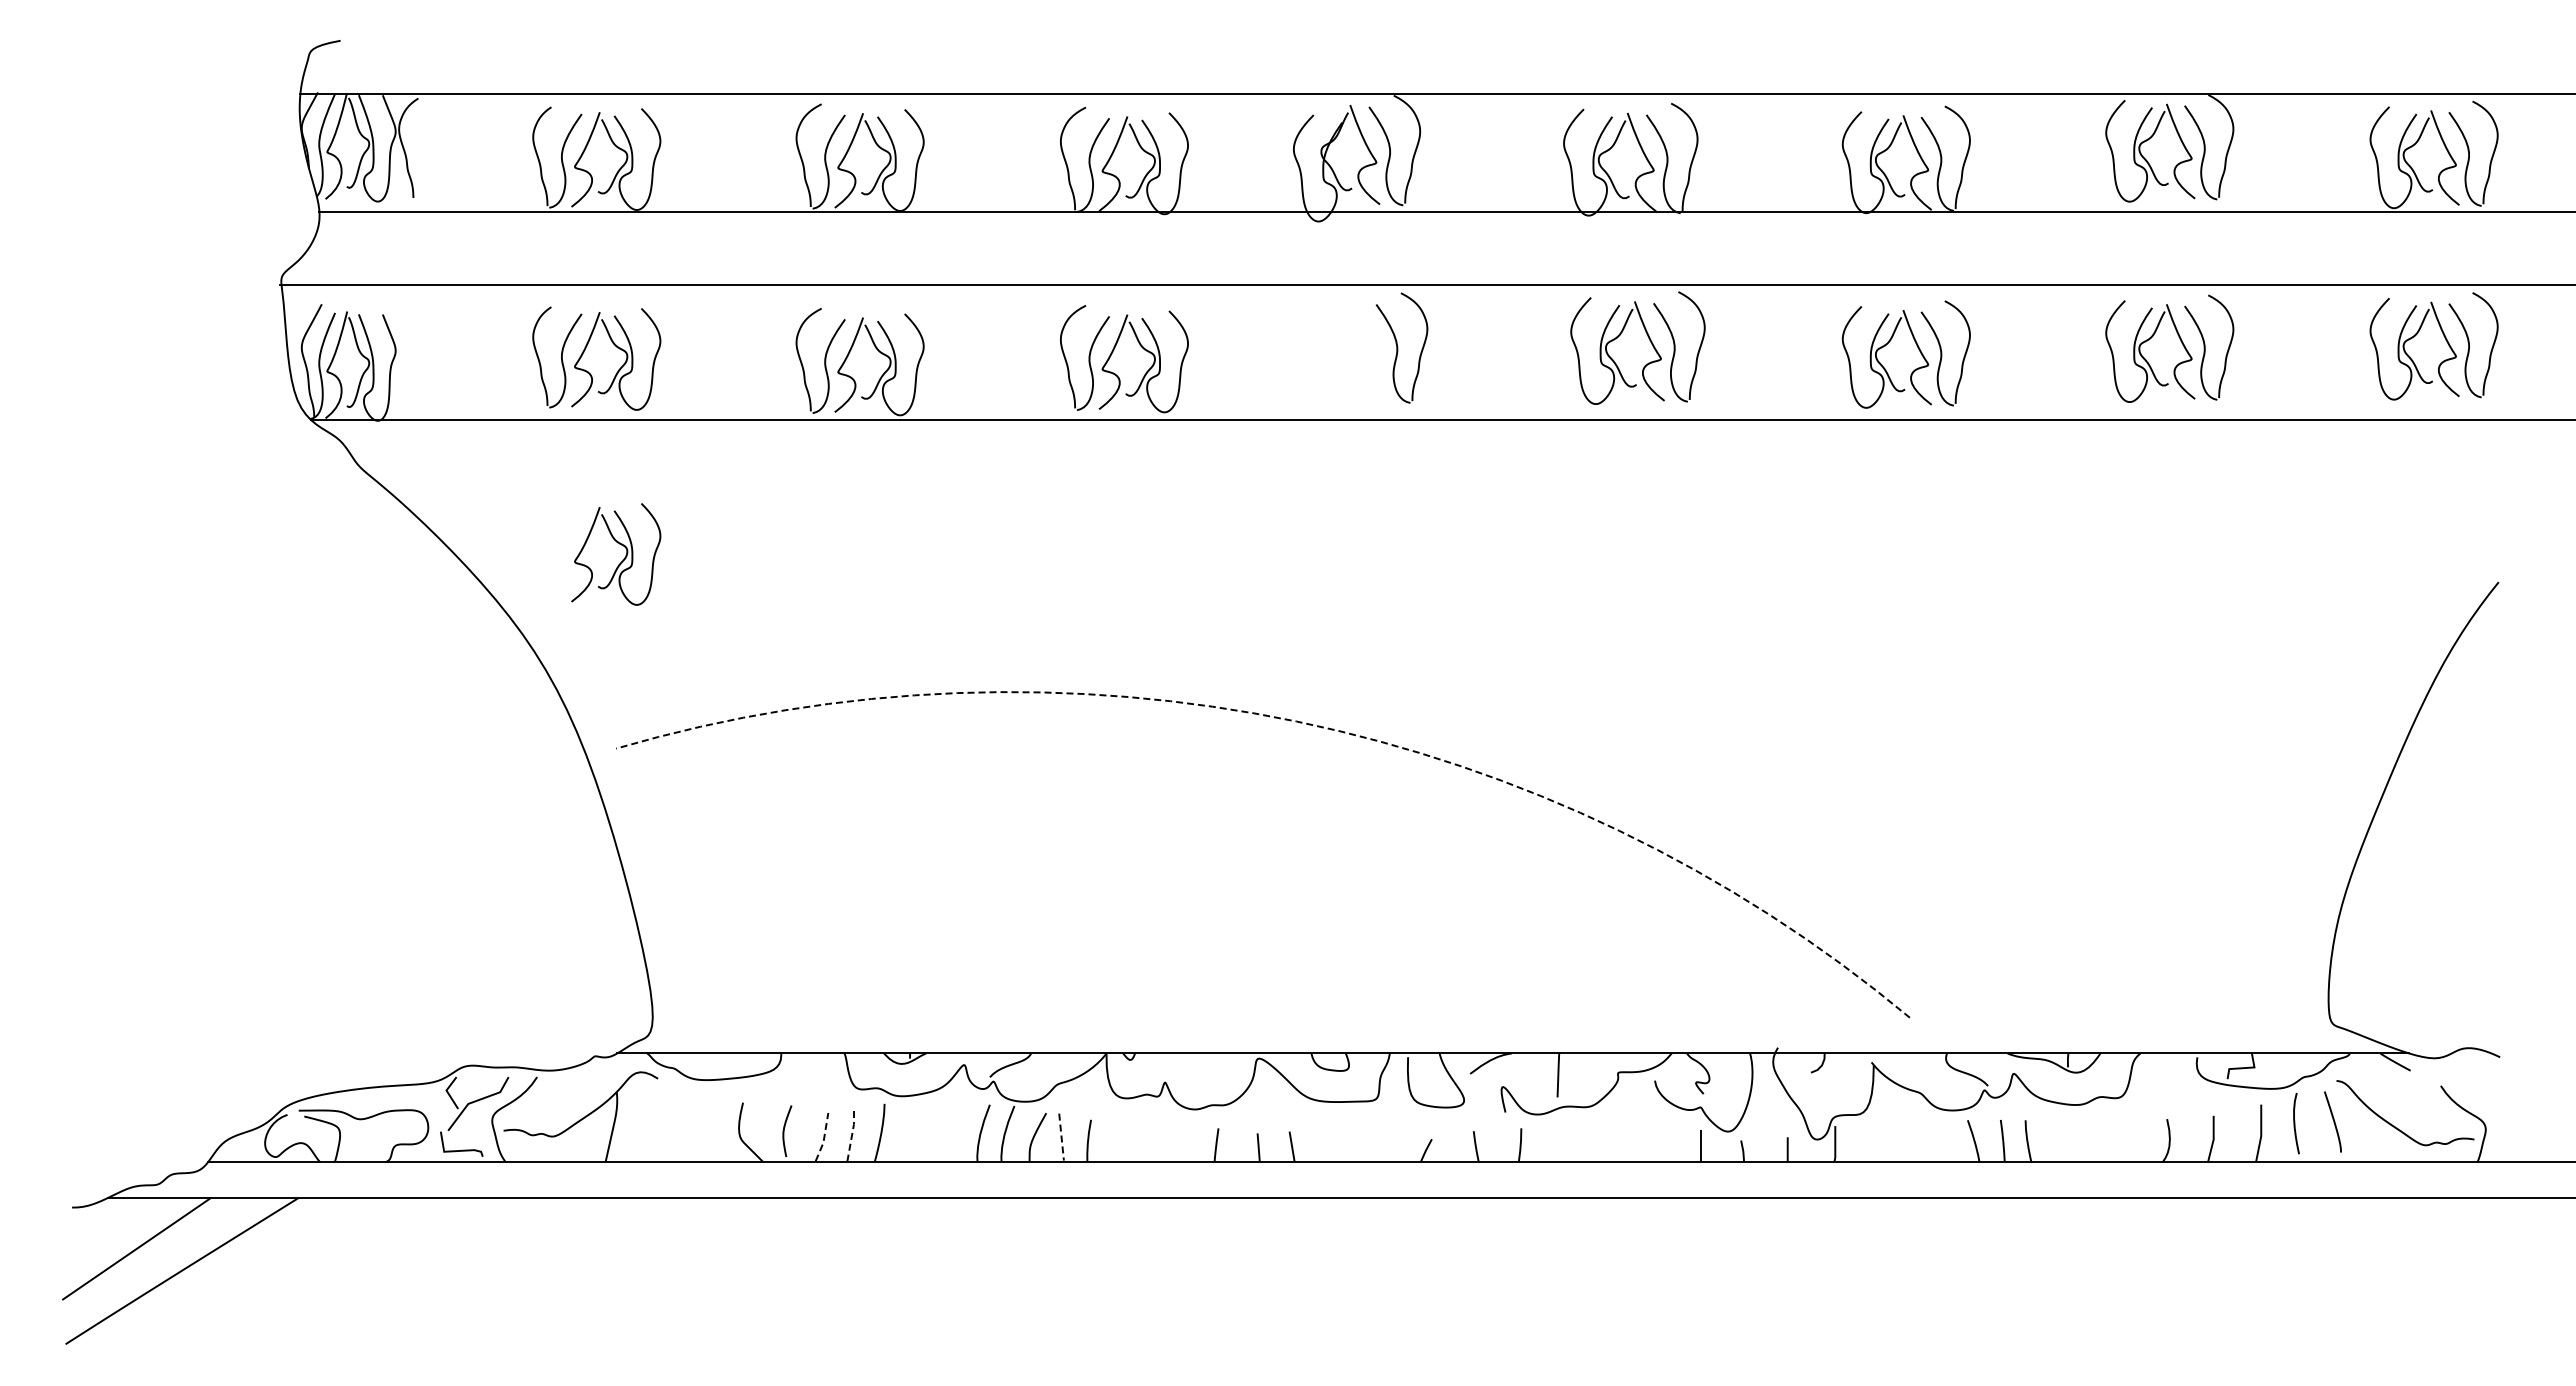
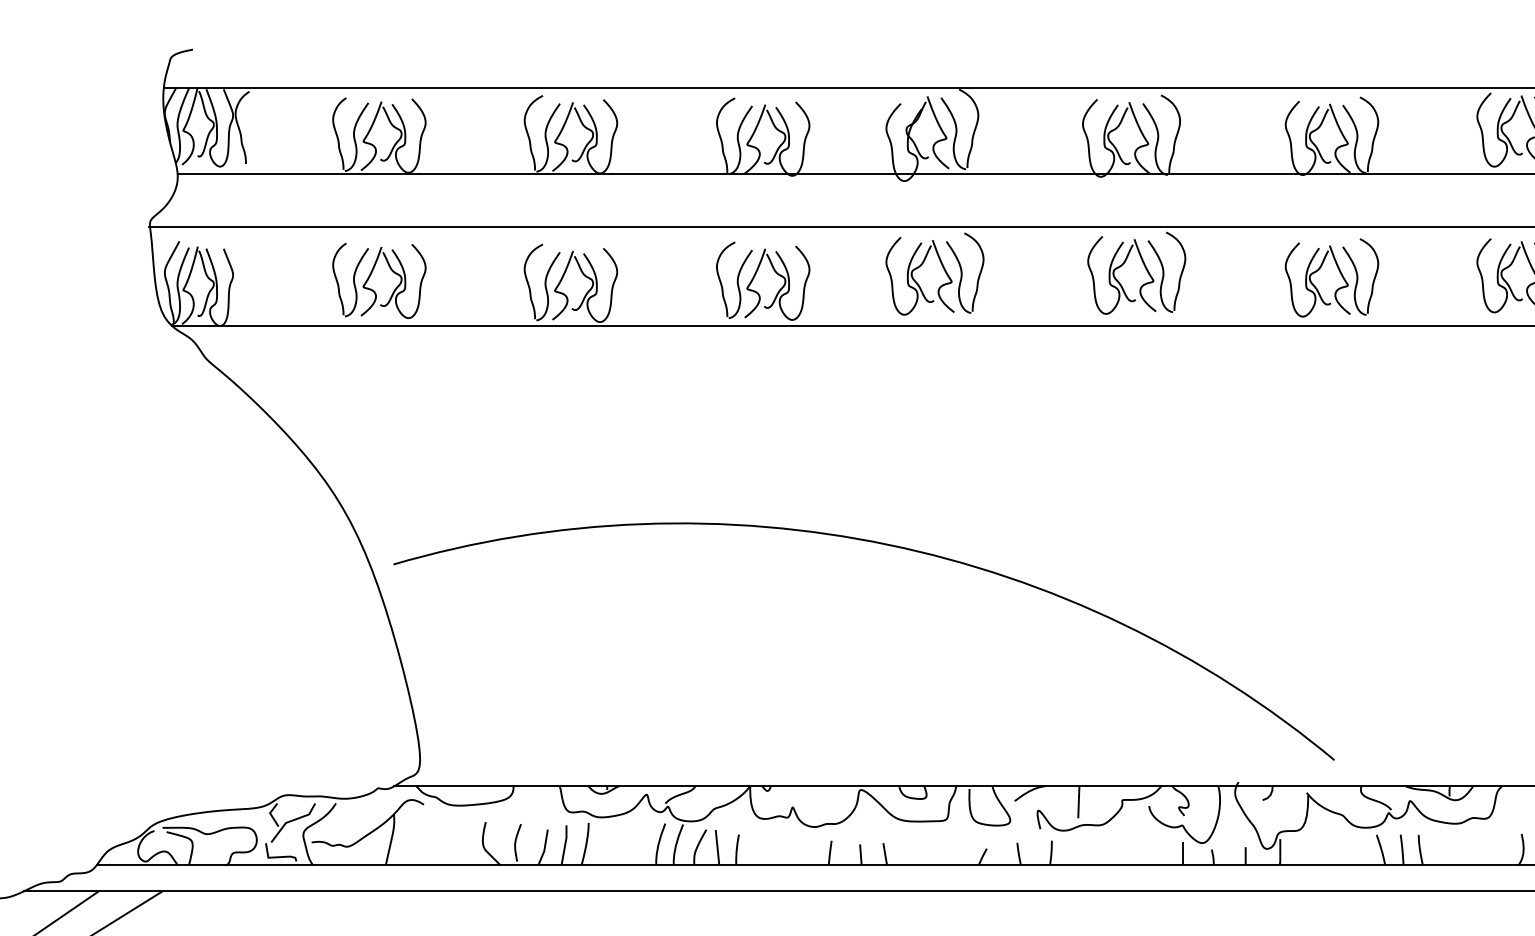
part: (1332, 356) -> (914, 279), added
part: (623, 558) -> (398, 426), removed
arc: (1296, 721) -> (888, 544), dashed -> solid
line: (852, 1134) -> (565, 845), dashed -> solid
line: (824, 1137) -> (545, 847), dashed -> solid
line: (1061, 1139) -> (717, 848), dashed -> solid

